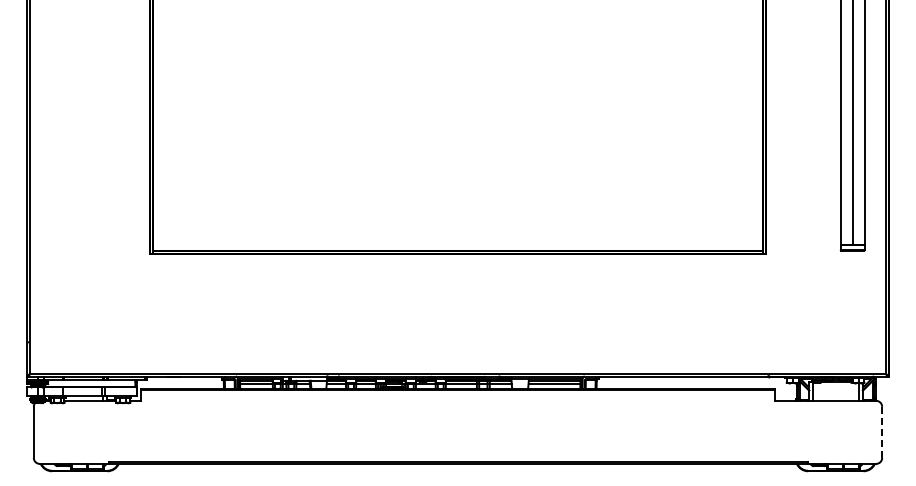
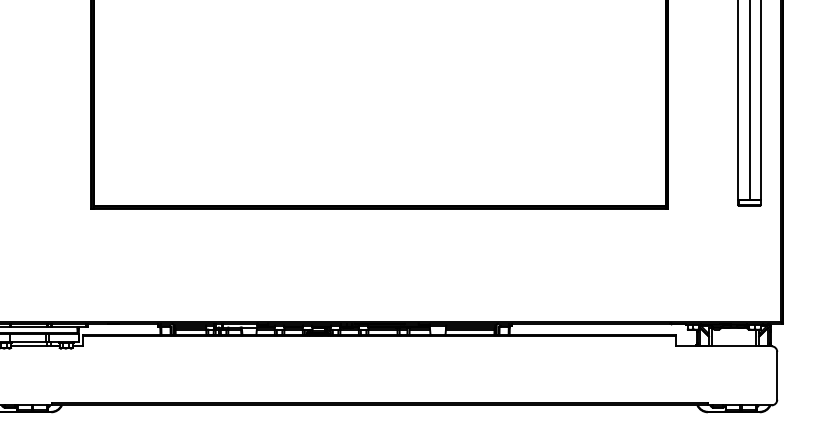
line: (882, 432) -> (777, 375), dashed -> solid

